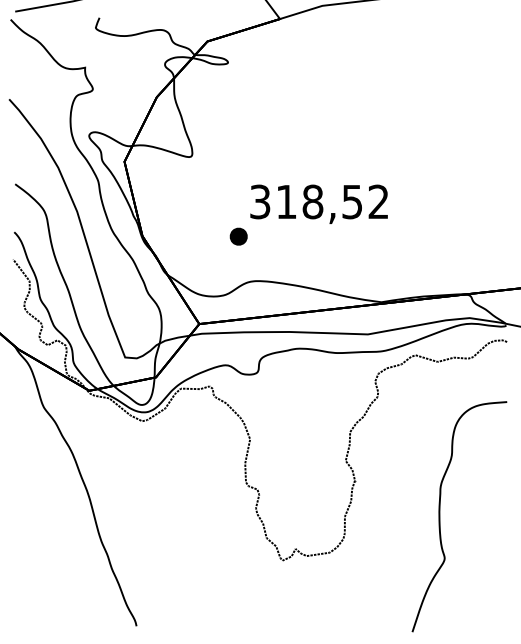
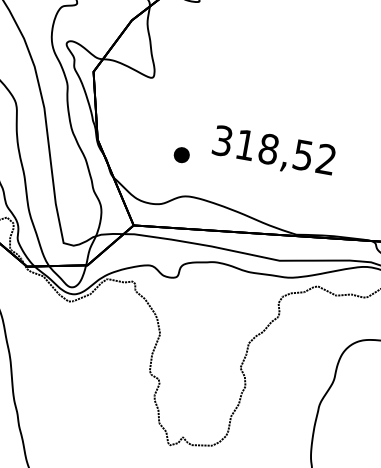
text: (318, 203) -> (273, 151), moved

